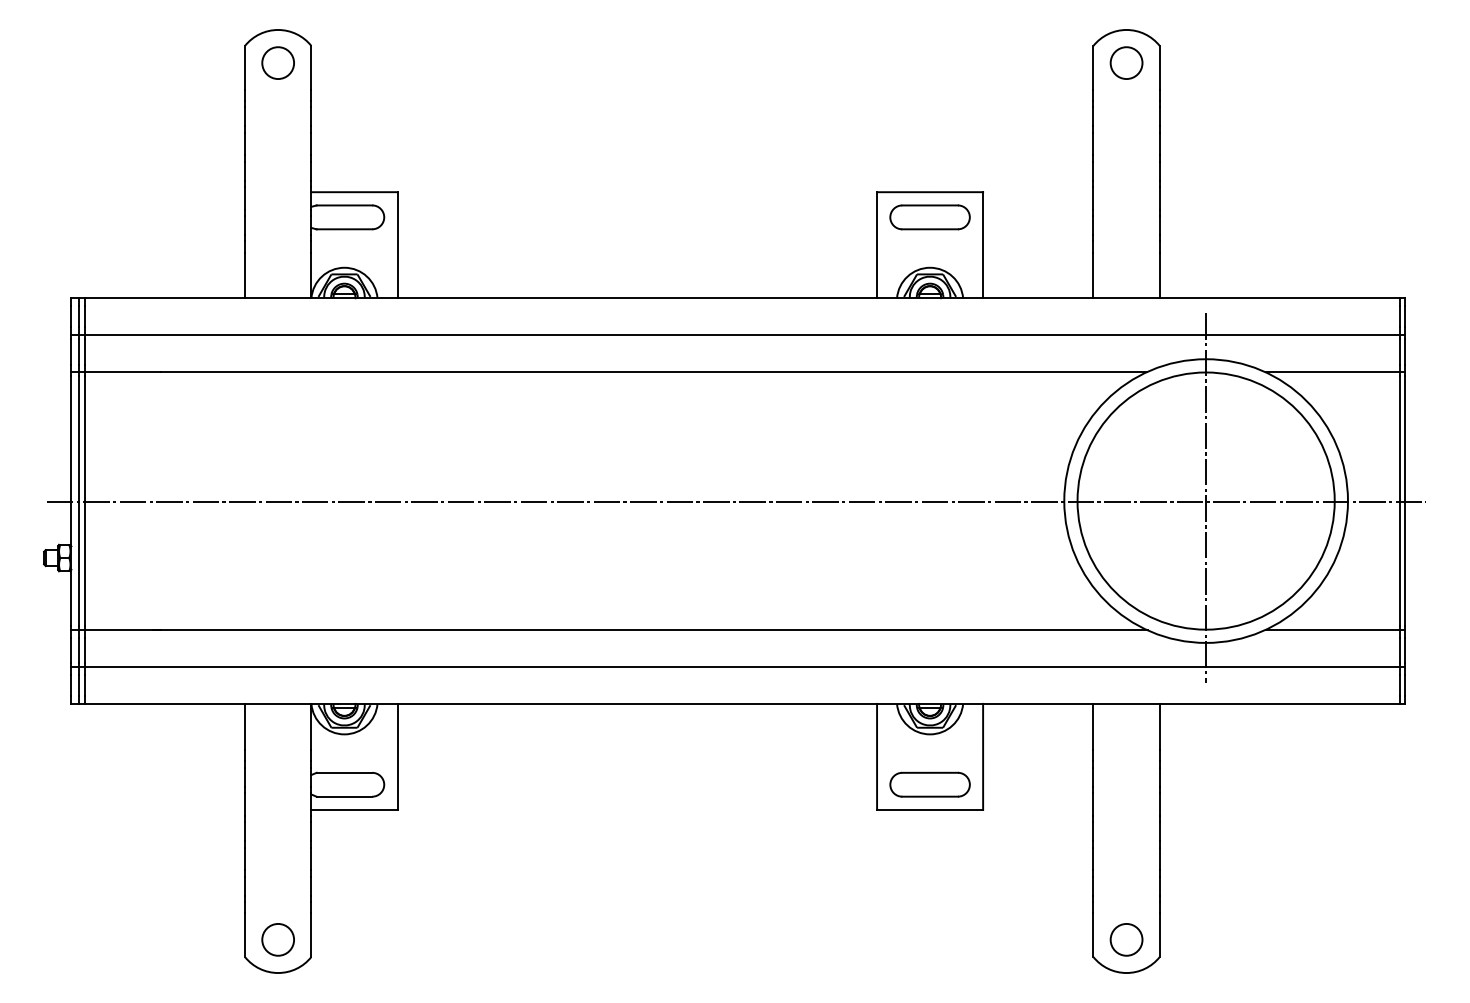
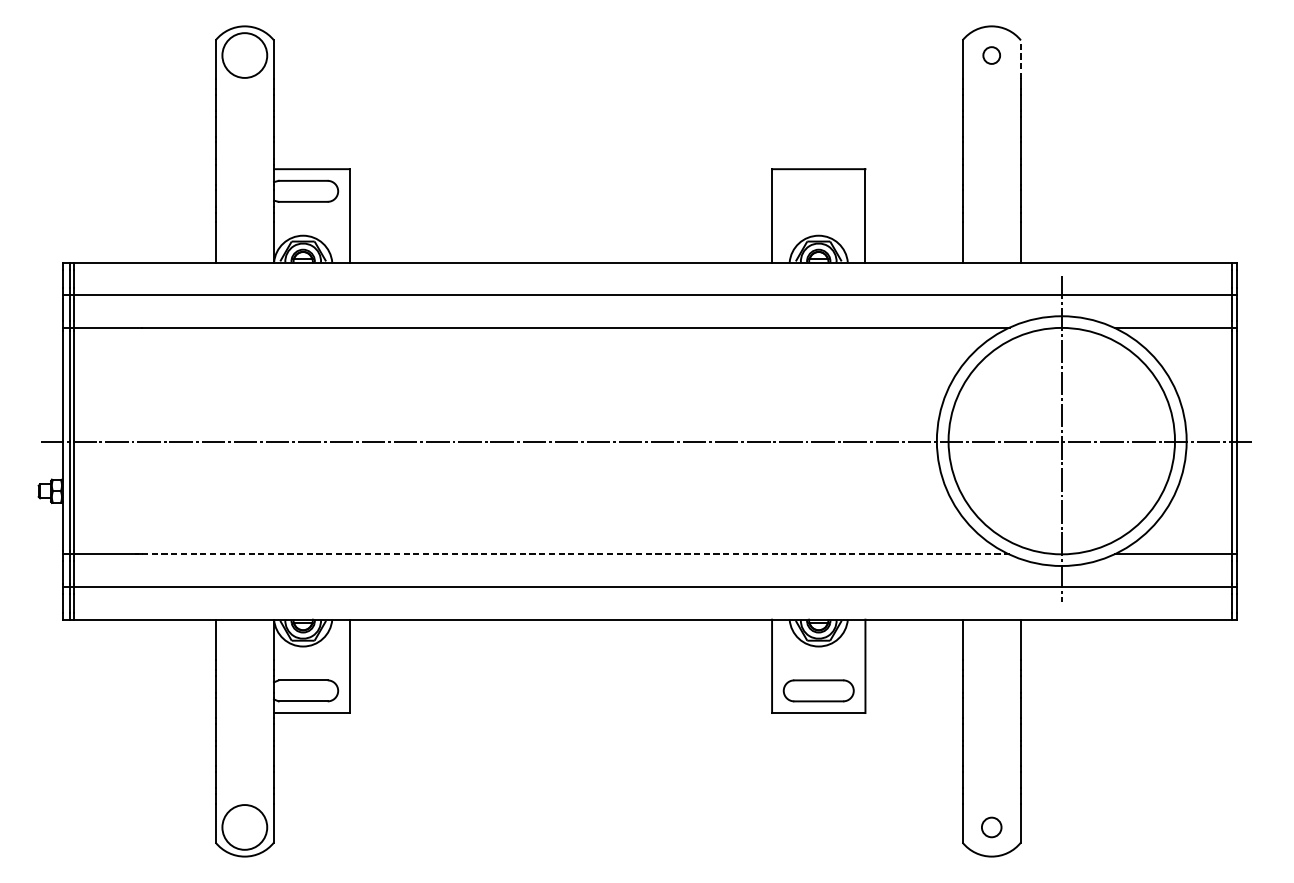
circle: (278, 63) -> (245, 55), size x1.6
circle: (1126, 63) -> (991, 55), size x0.6
line: (1159, 67) -> (1020, 59), solid -> dashed
part: (929, 217) -> (818, 191), removed
line: (649, 629) -> (571, 554), solid -> dashed
circle: (278, 939) -> (245, 827), size x1.6
circle: (1126, 939) -> (991, 827), size x0.7

